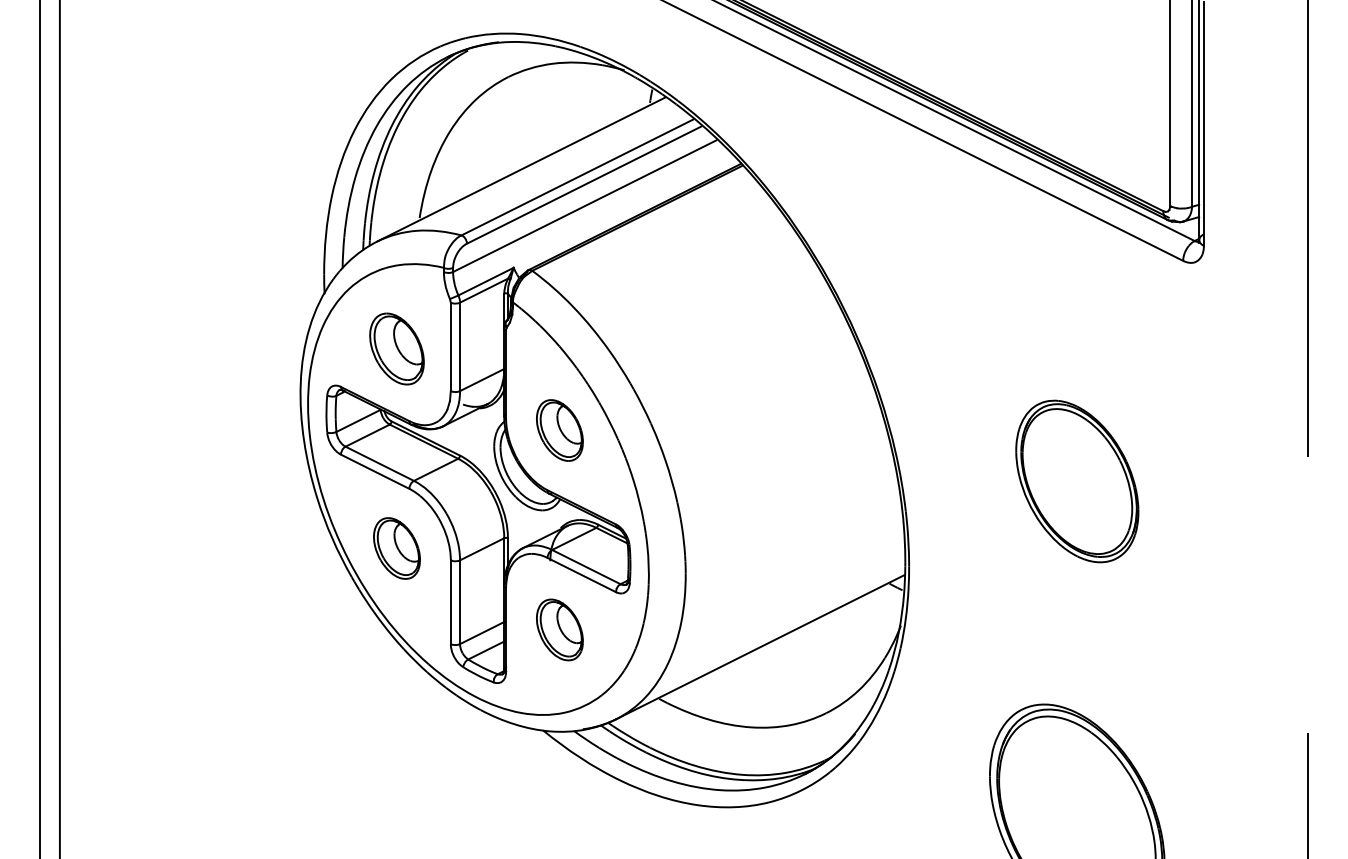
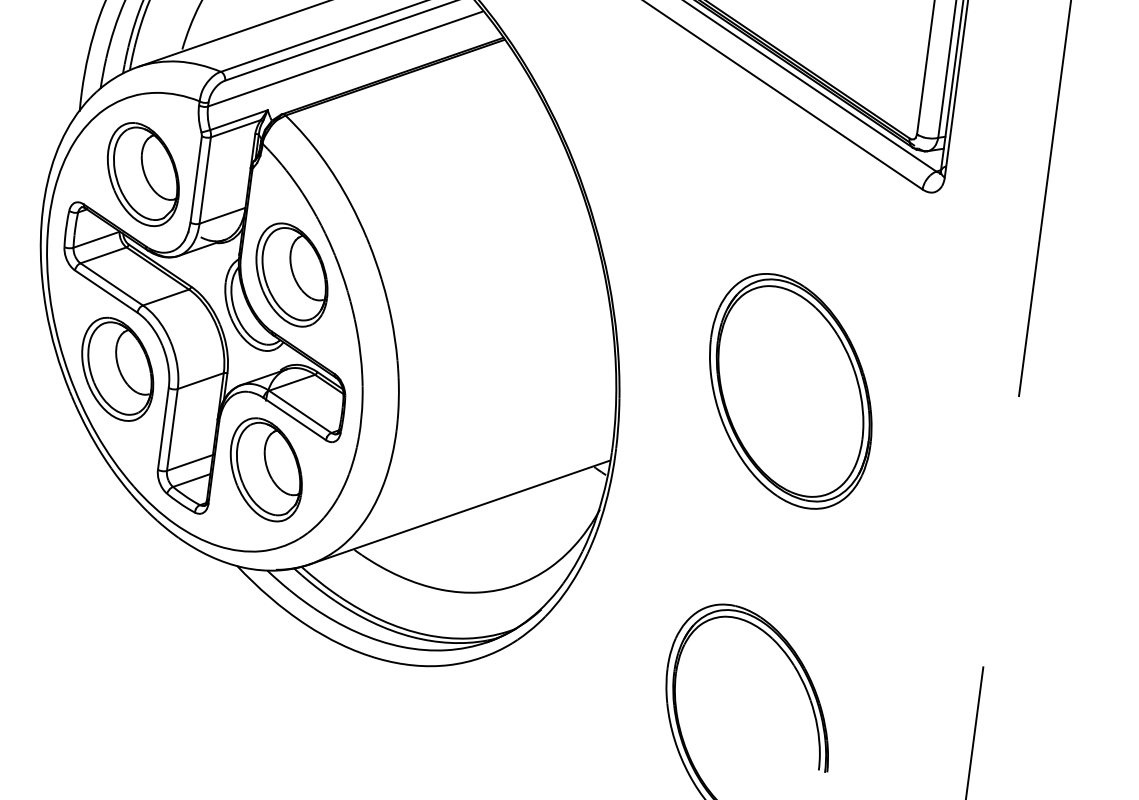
part: (396, 348) -> (142, 173), size x1.43
part: (559, 430) -> (291, 274), size x1.67
part: (1077, 481) -> (791, 391), size x1.43
part: (396, 548) -> (117, 369), size x1.67
part: (559, 629) -> (266, 469), size x1.67

